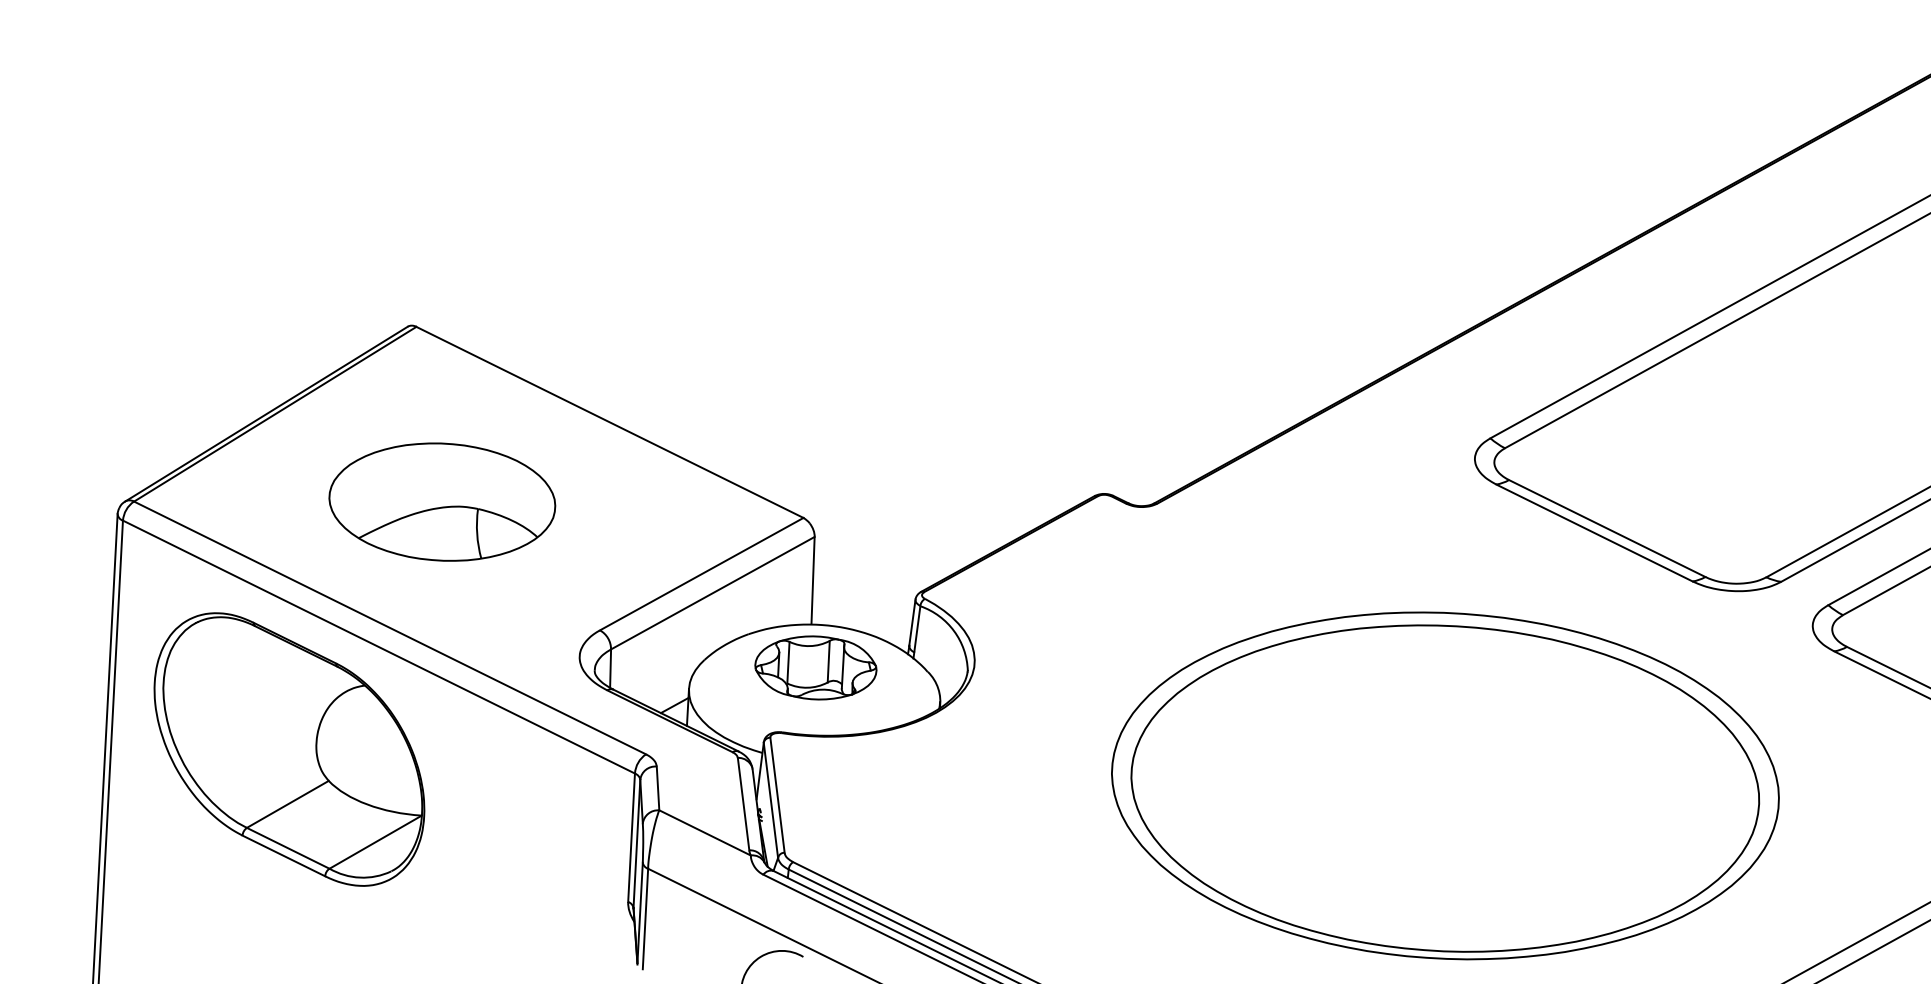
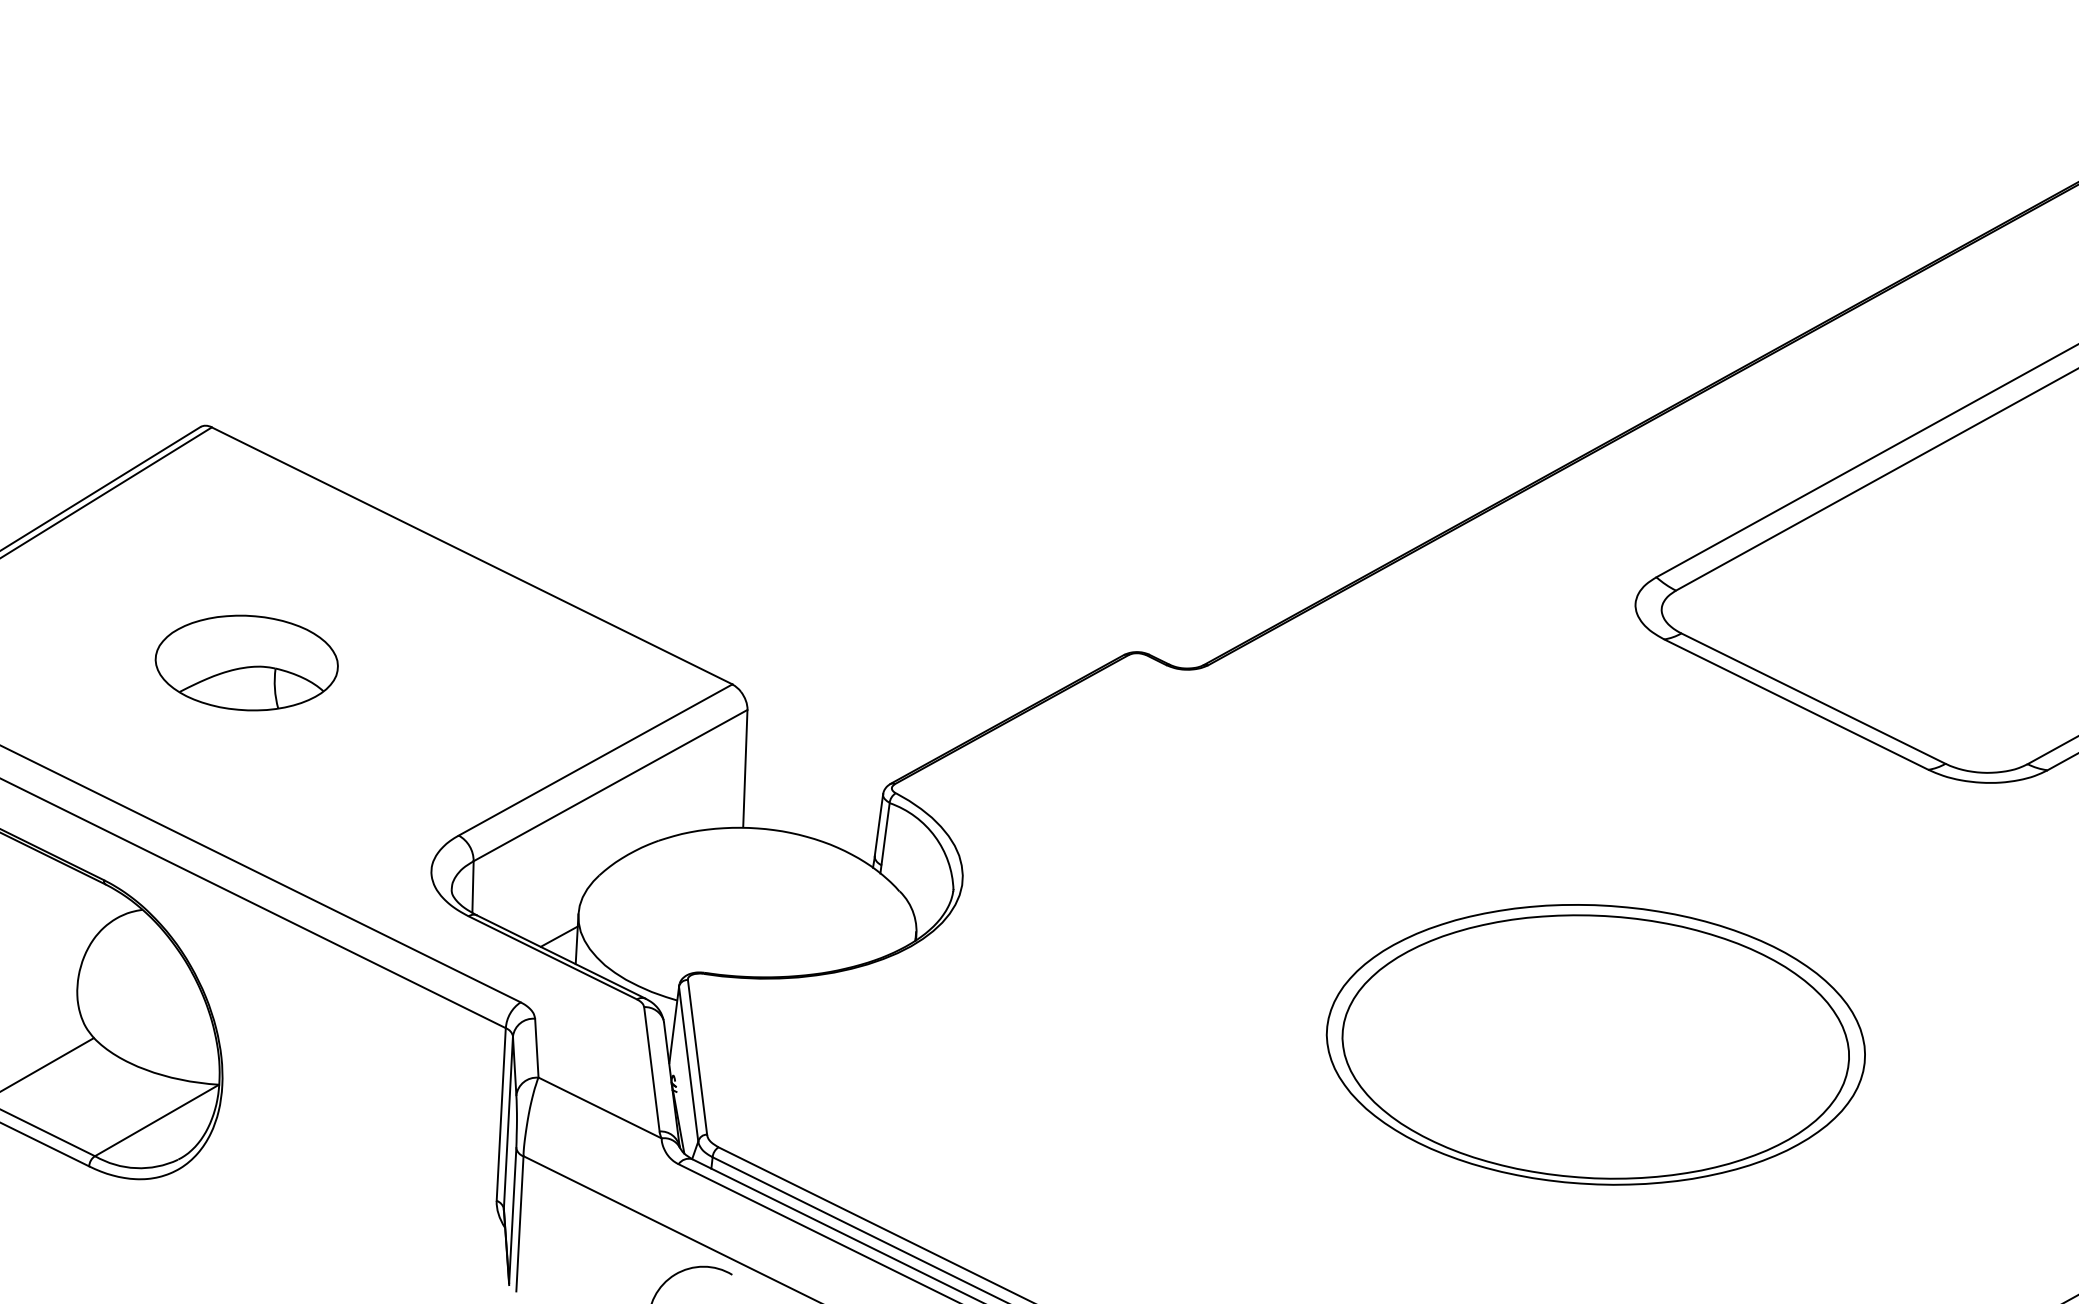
part: (442, 501) -> (246, 662), size x0.6
part: (815, 667) -> (748, 885), removed
part: (1445, 785) -> (1595, 1044), size x0.6

